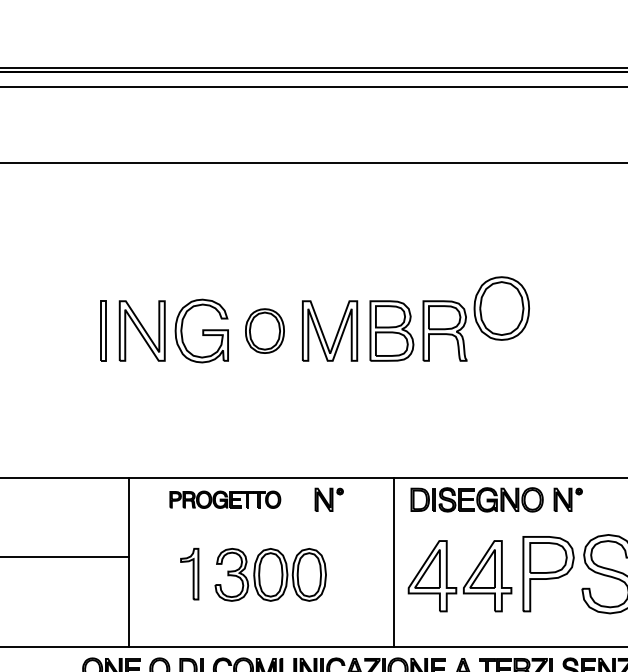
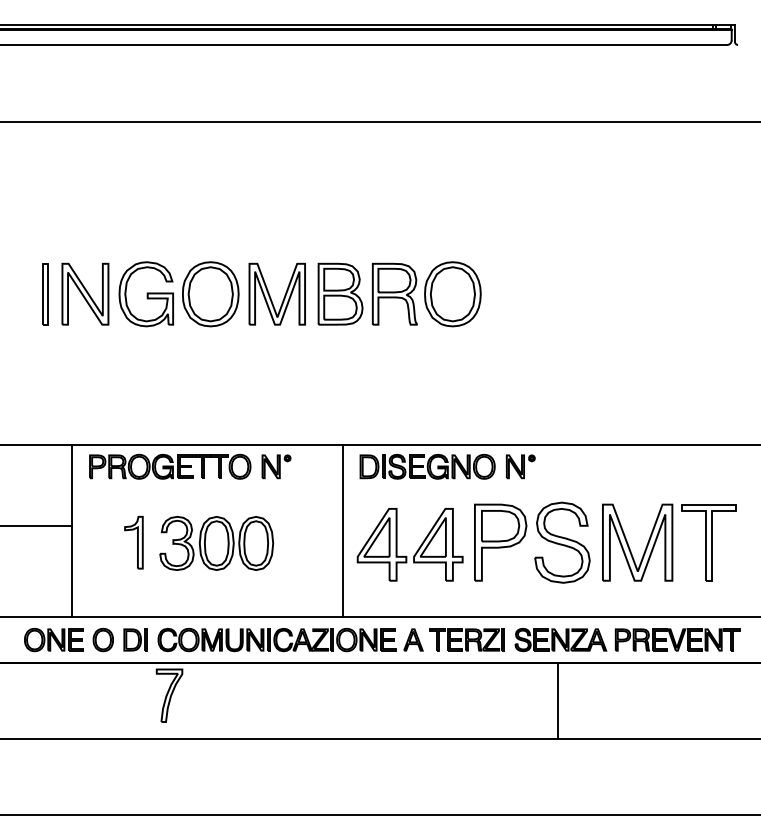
part: (501, 308) -> (452, 294), moved
part: (264, 331) -> (210, 294), size x1.43
part: (225, 499) -> (170, 466), size x1.43

